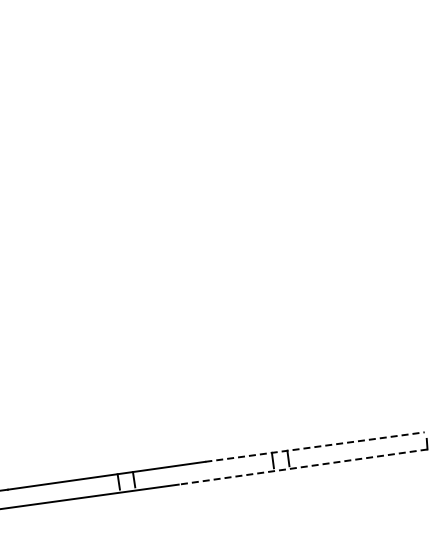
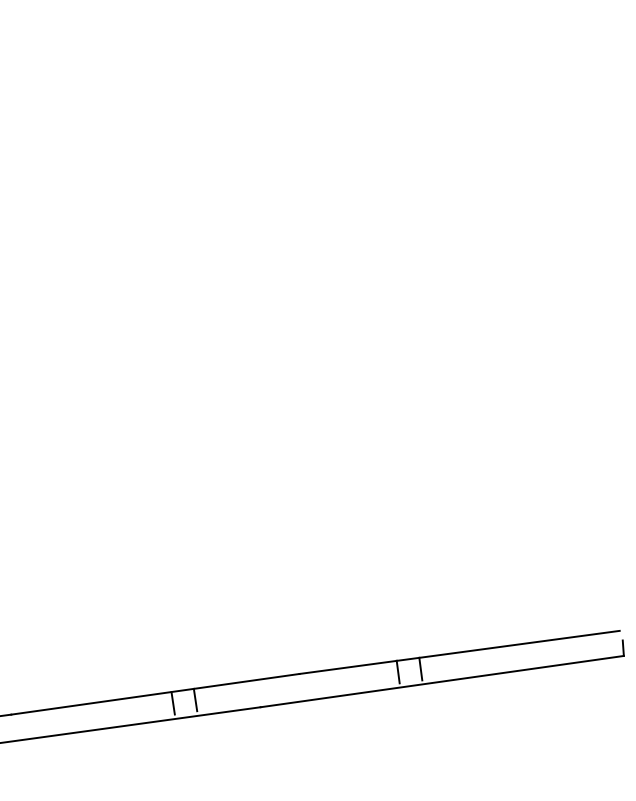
line: (315, 447) -> (460, 653), dashed -> solid
line: (303, 467) -> (442, 682), dashed -> solid

